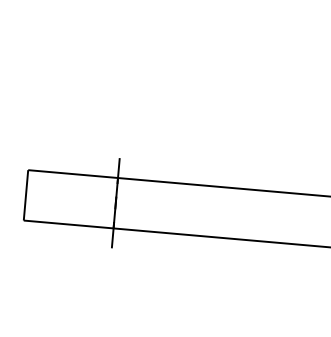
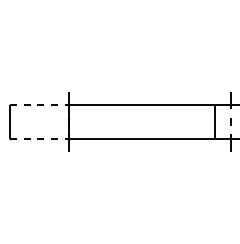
line: (72, 174) -> (39, 105), solid -> dashed
line: (68, 224) -> (39, 138), solid -> dashed

